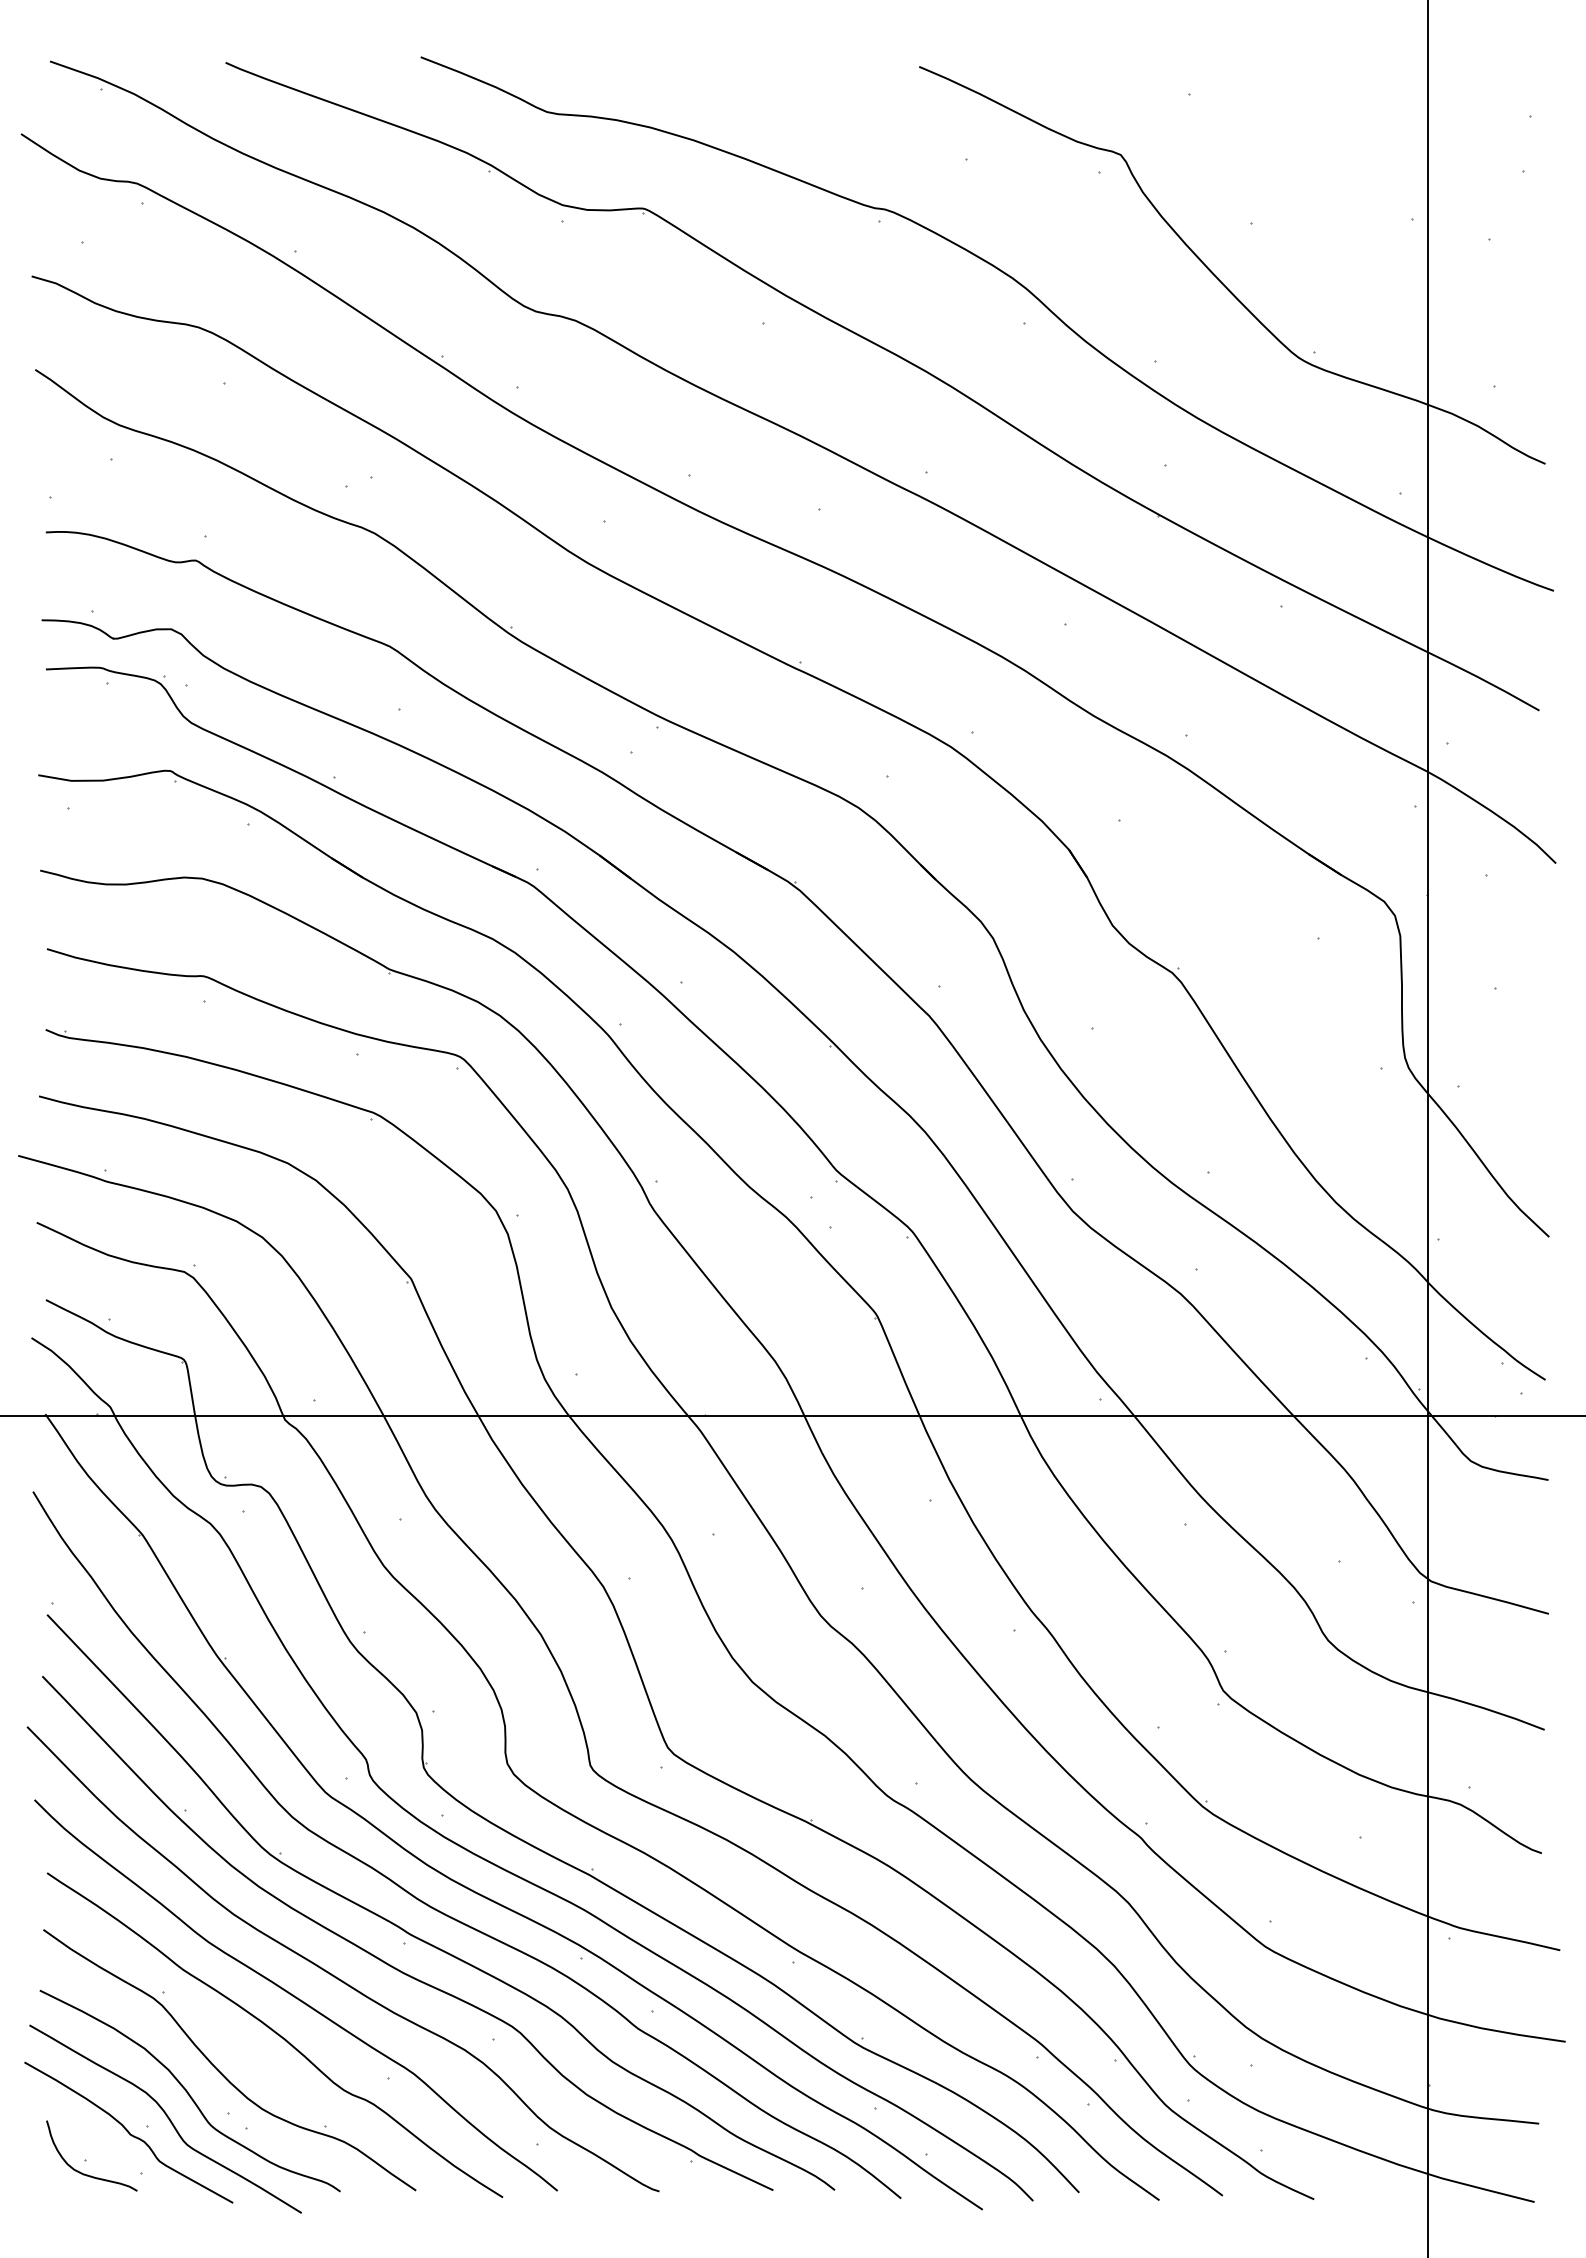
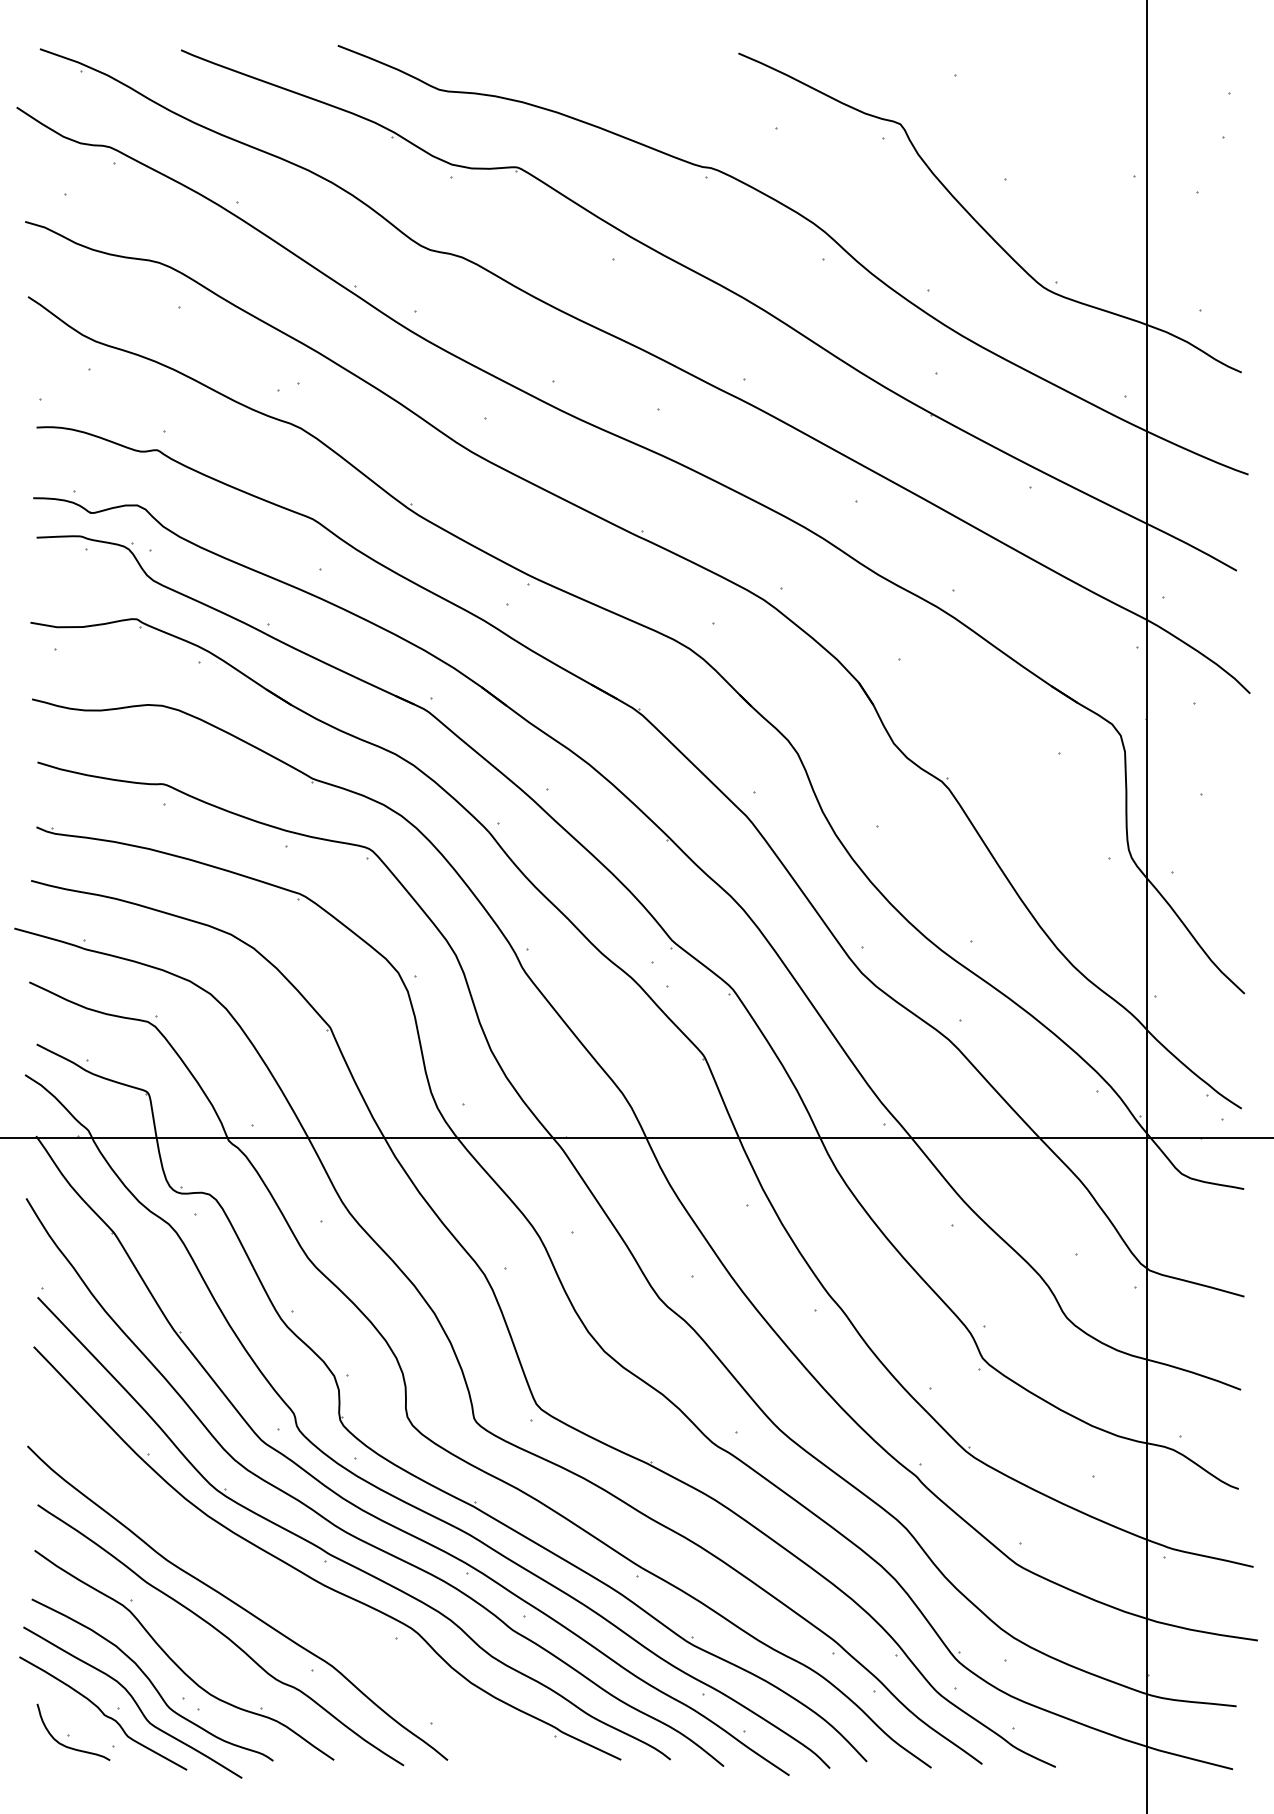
curve: (333, 1974) -> (267, 1586), removed

